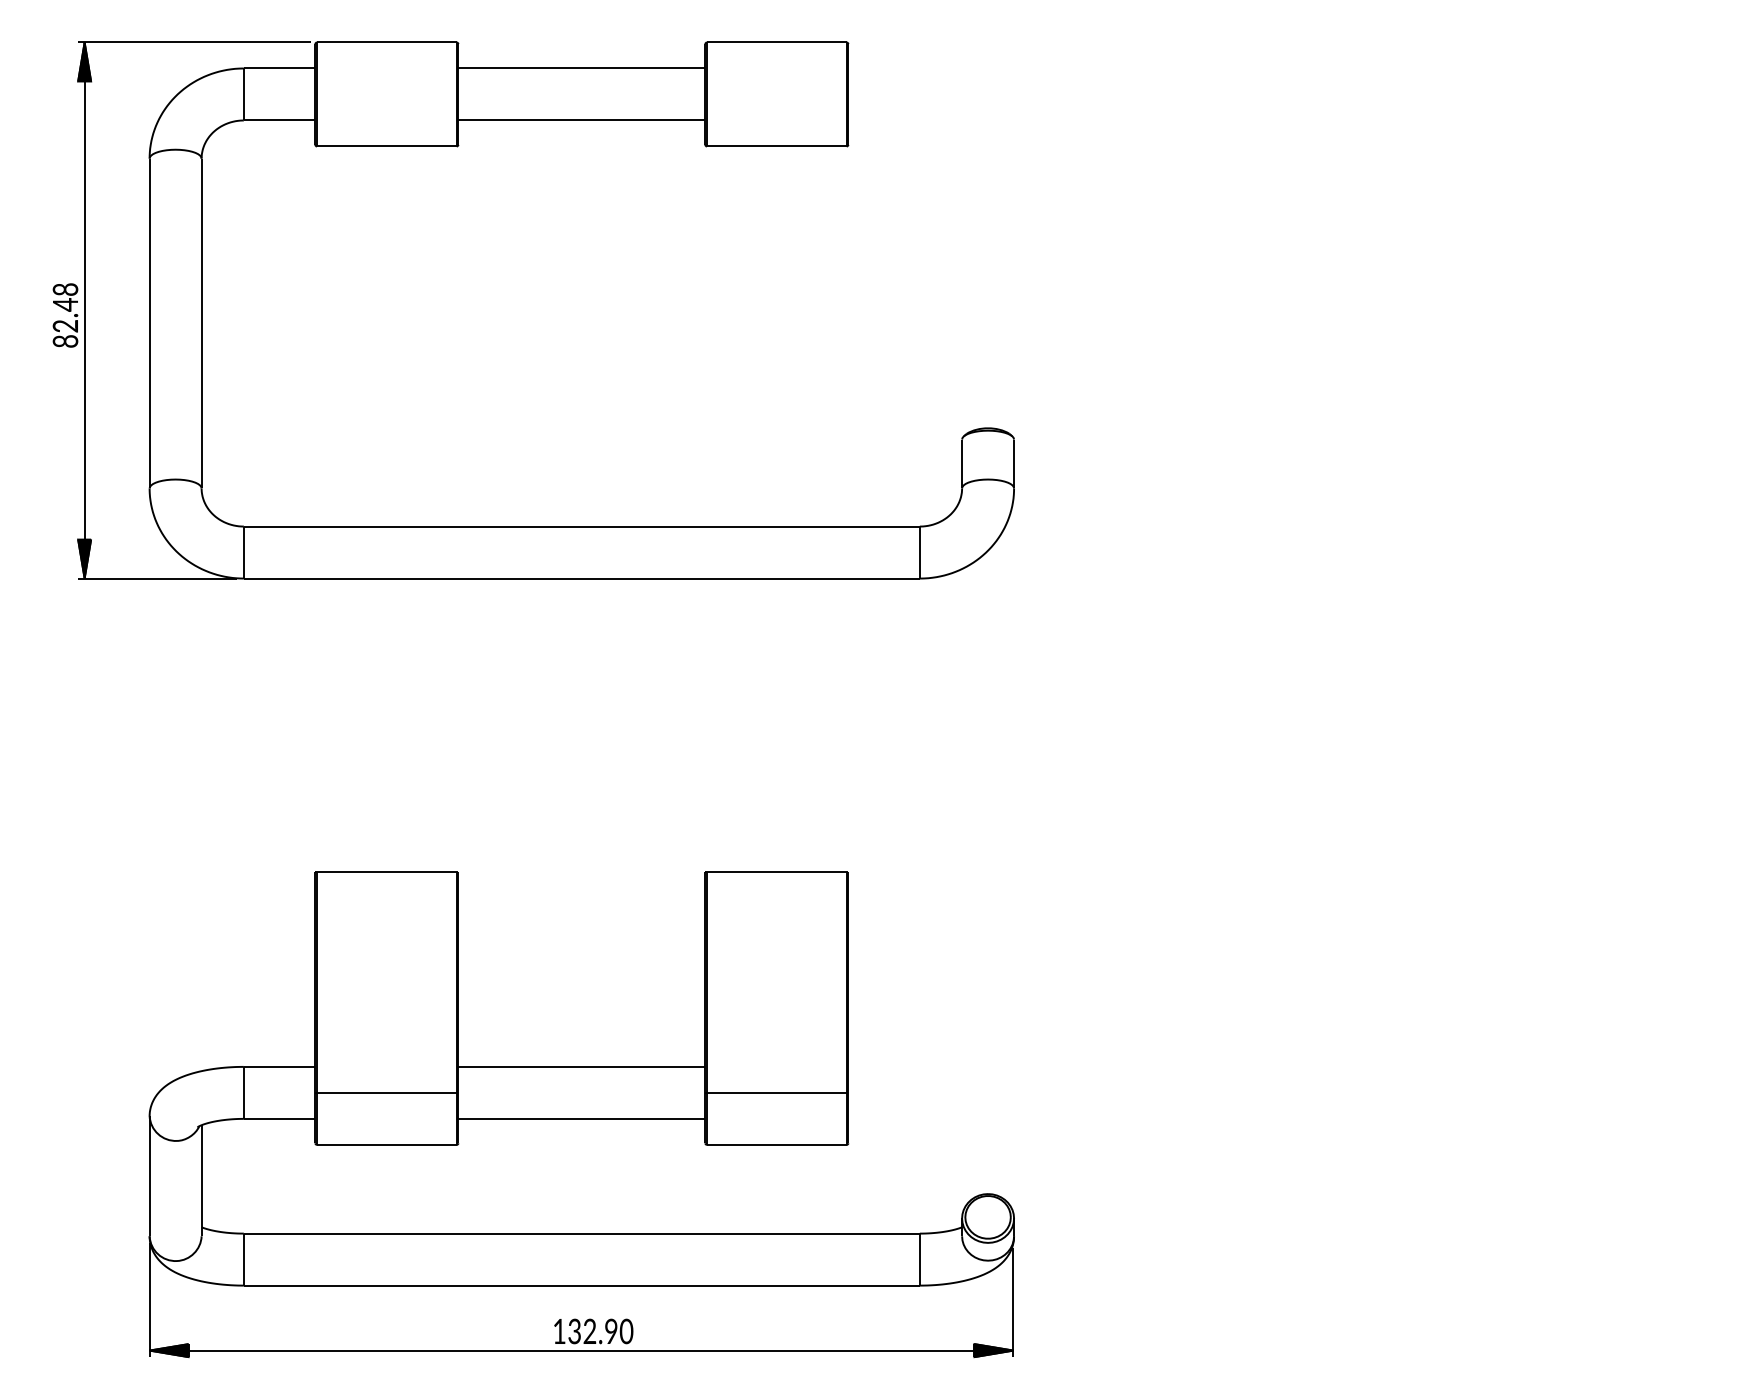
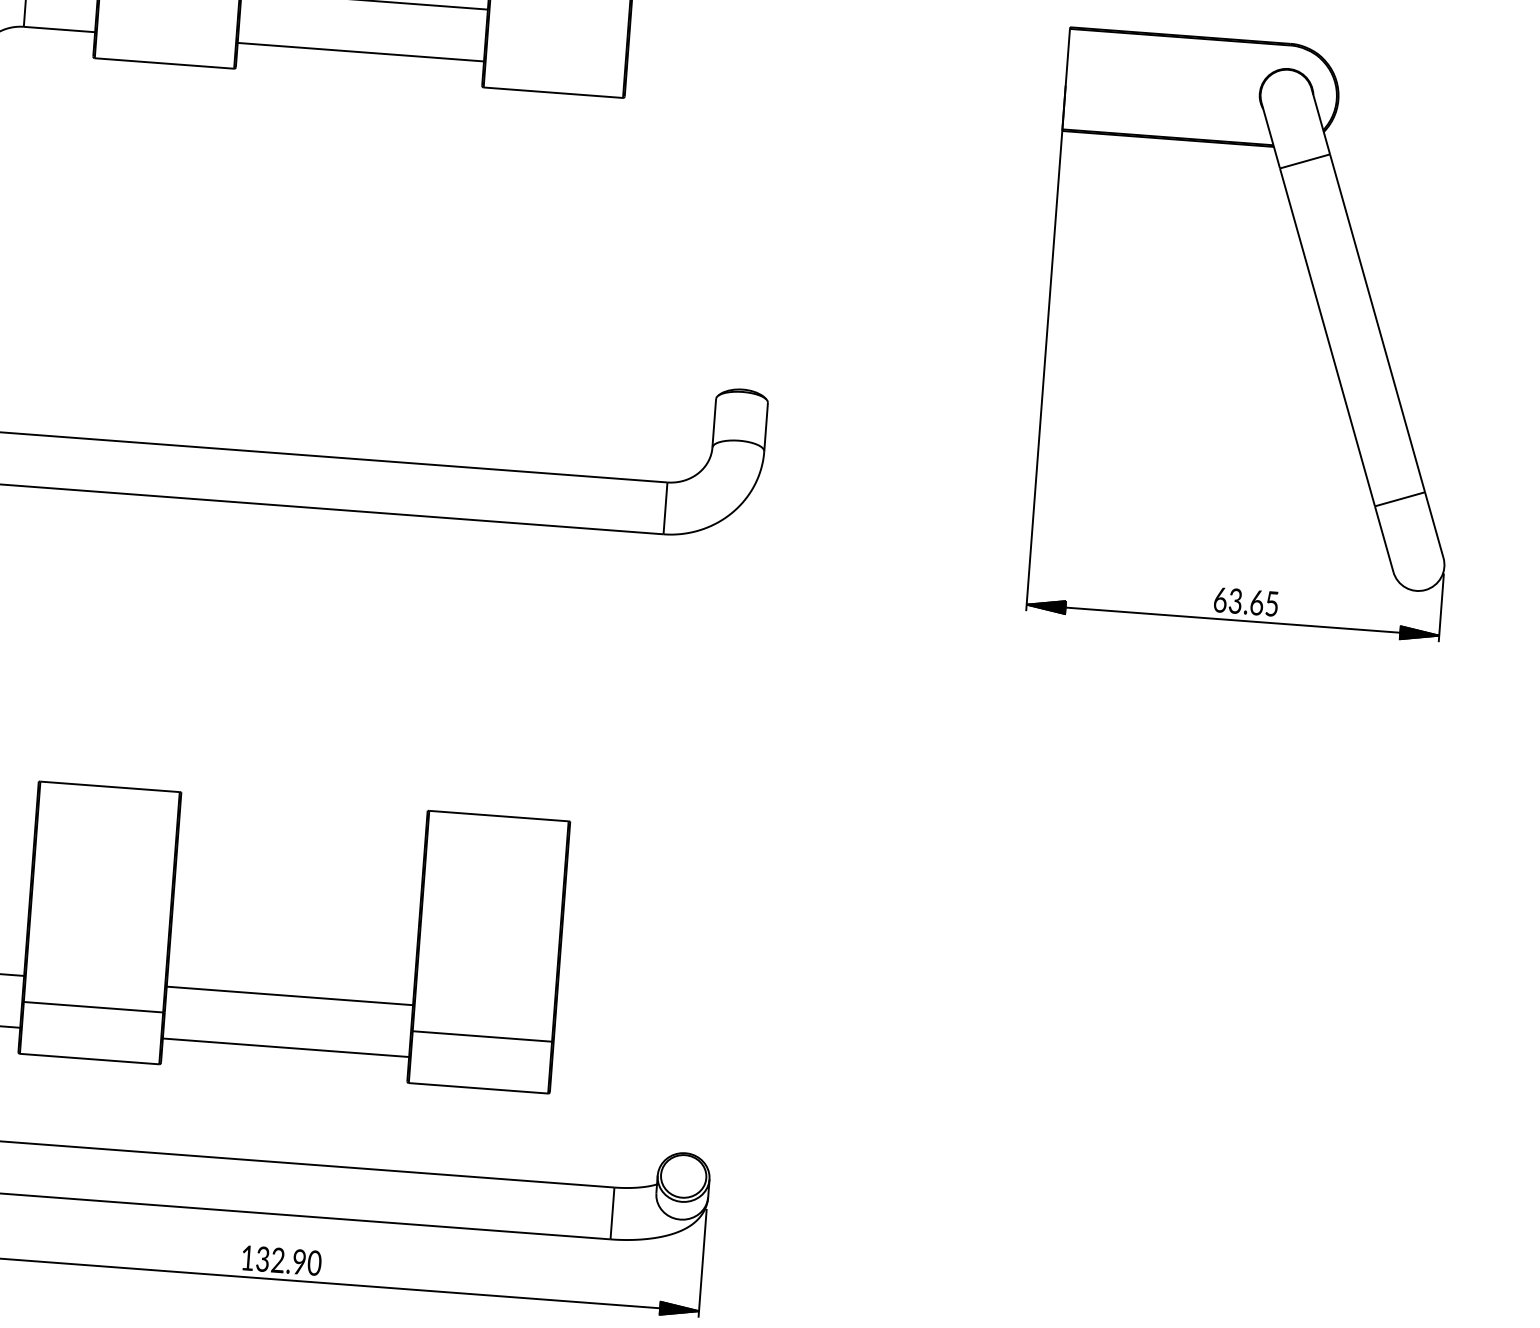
part: (1493, 334) -> (1253, 333), added

